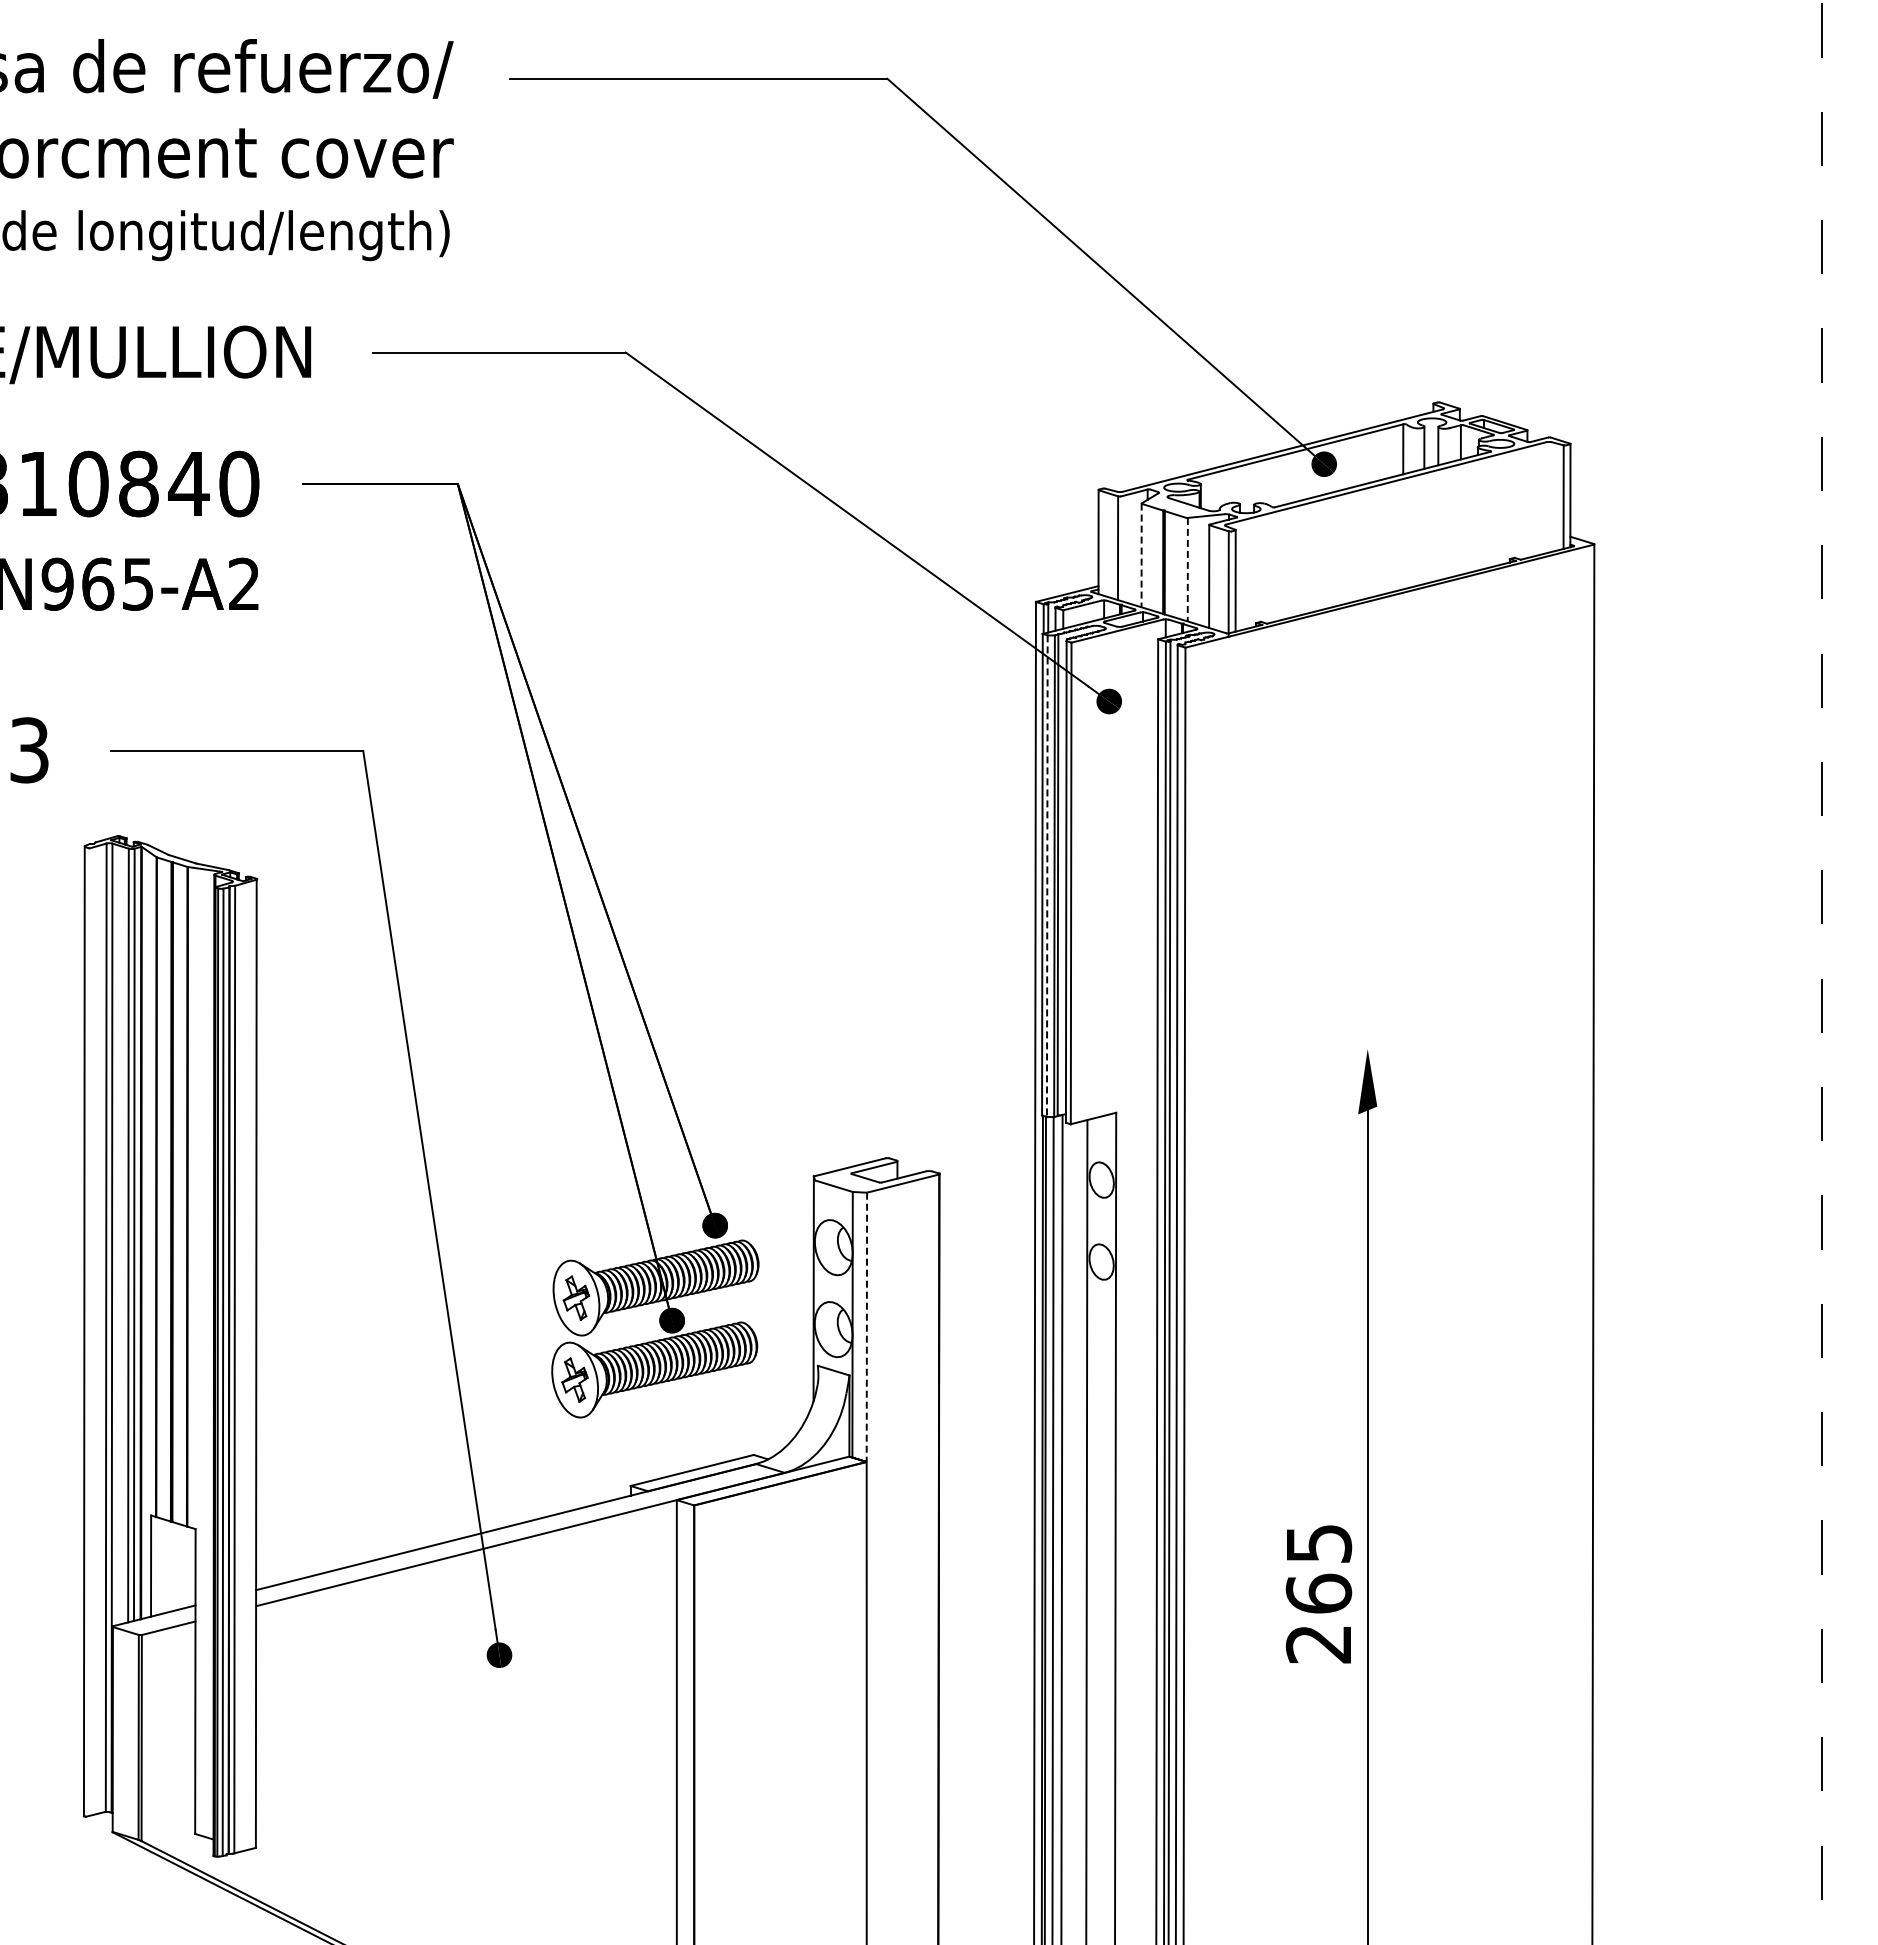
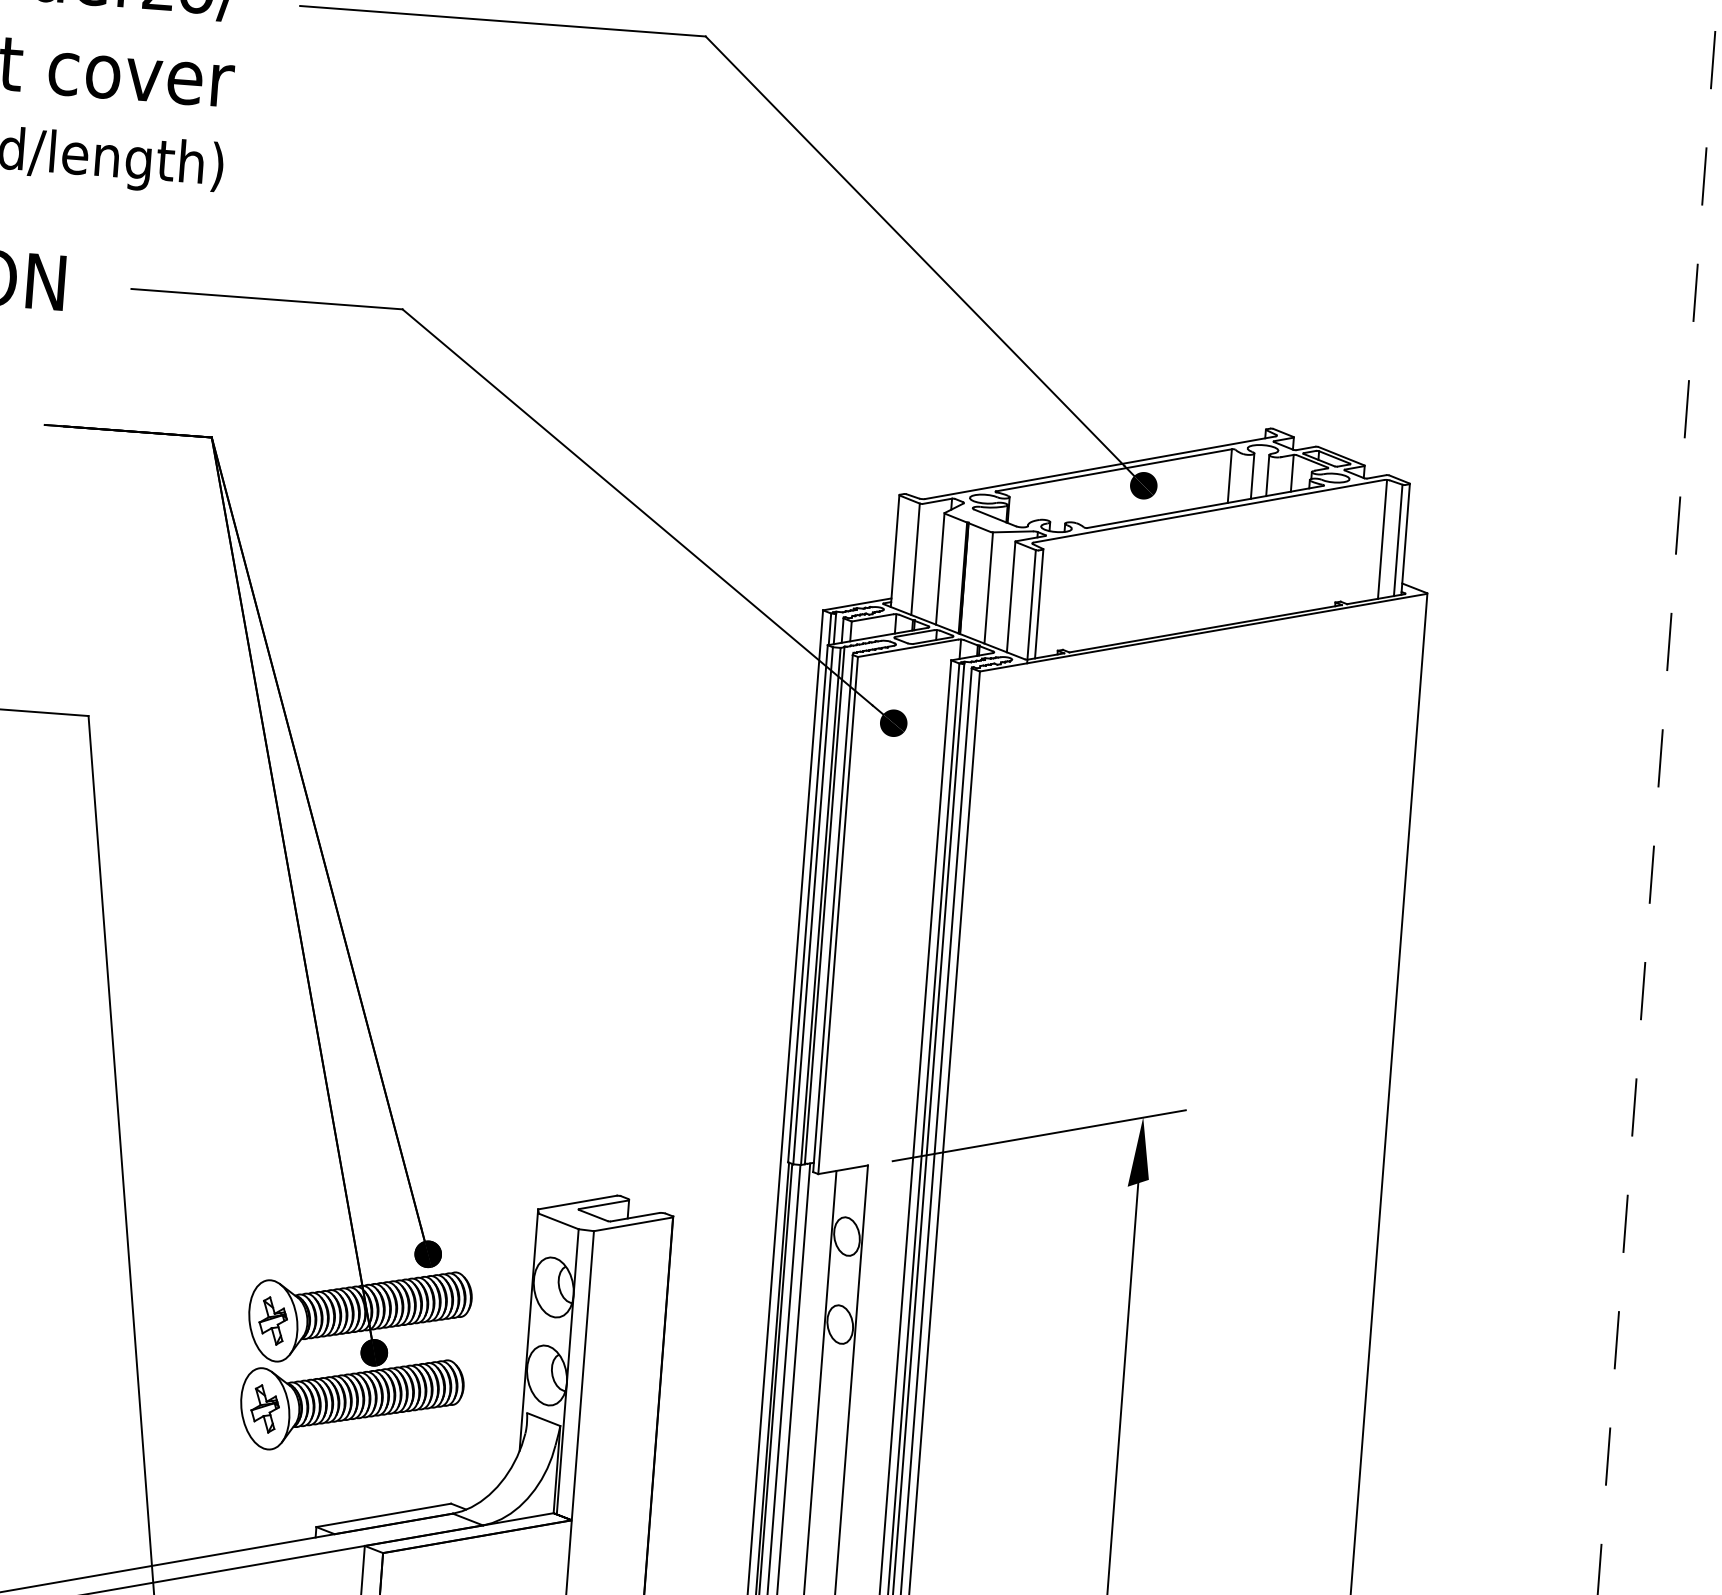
line: (1548, 496) -> (1382, 538), added
line: (1141, 555) -> (940, 568), dashed -> solid
line: (1187, 569) -> (988, 587), dashed -> solid
line: (1047, 876) -> (813, 906), dashed -> solid
line: (1272, 1073) -> (1039, 1135), added
line: (866, 1327) -> (582, 1375), dashed -> solid

